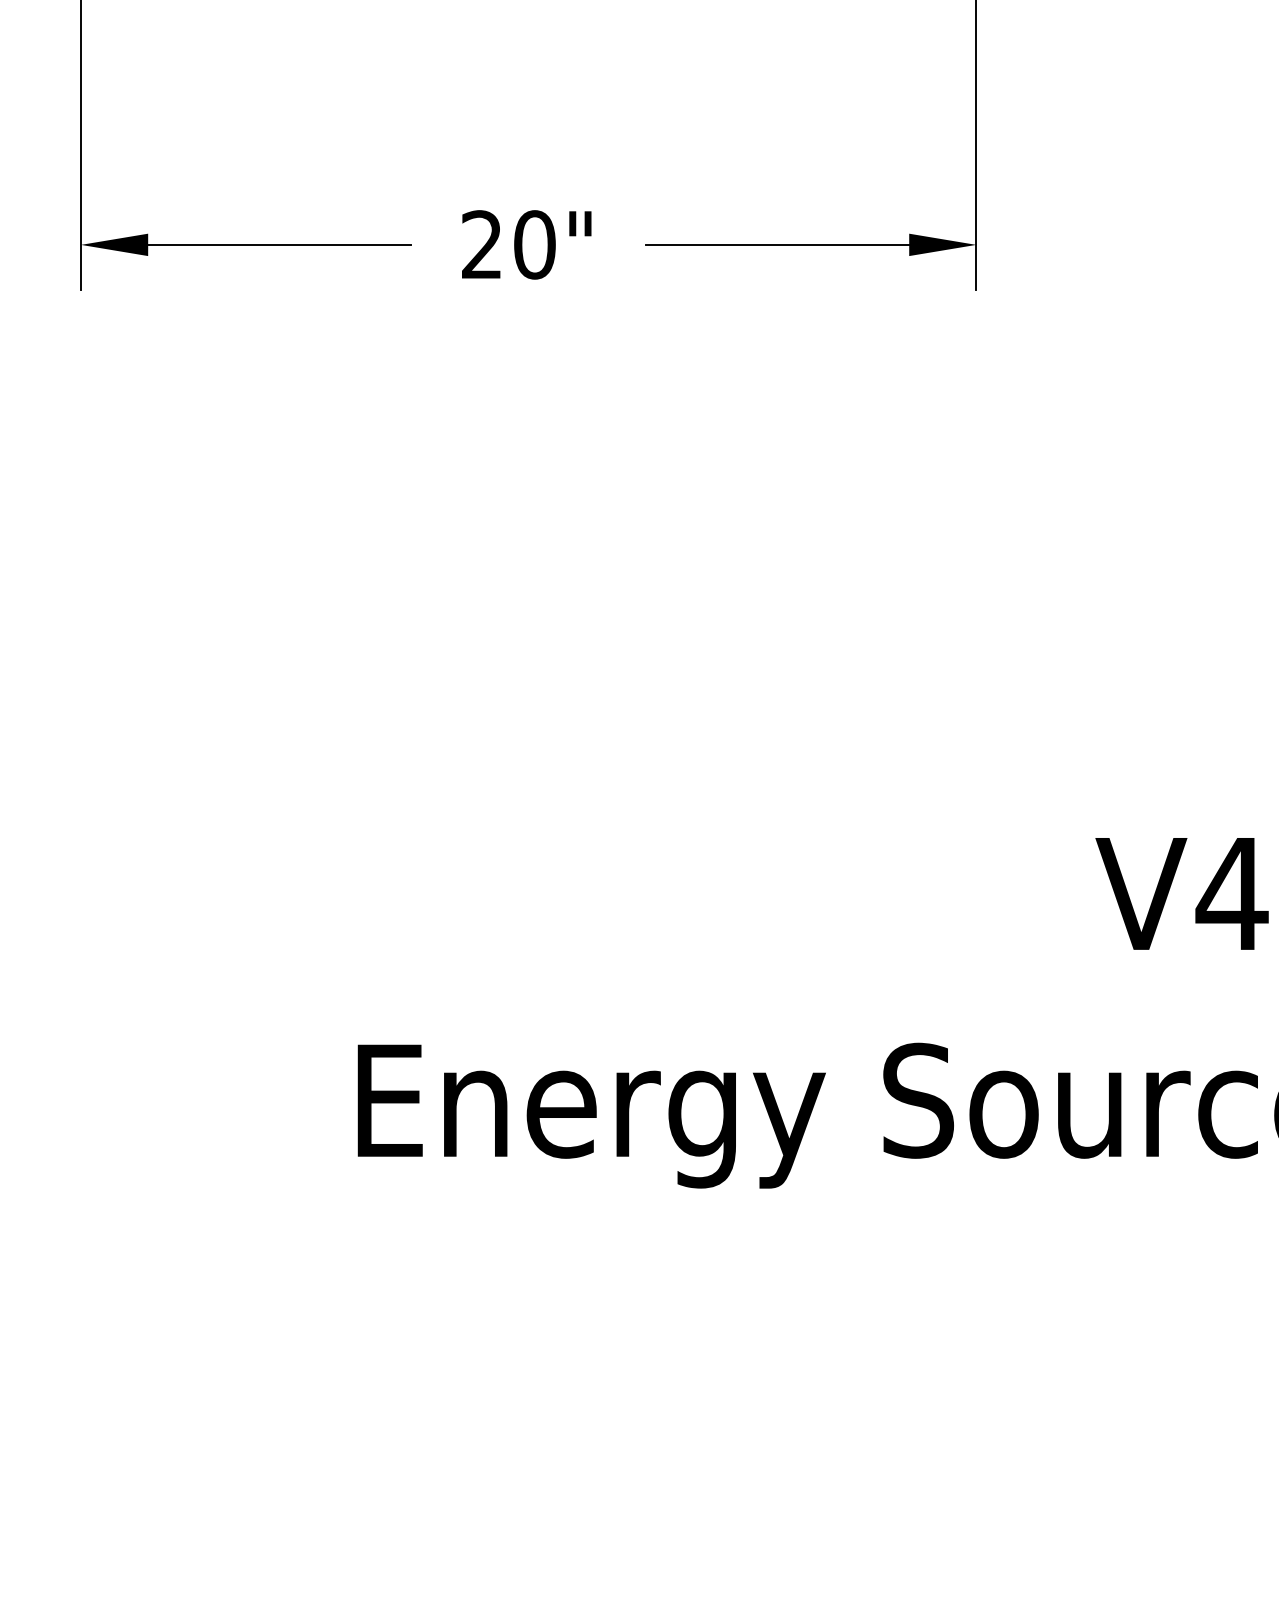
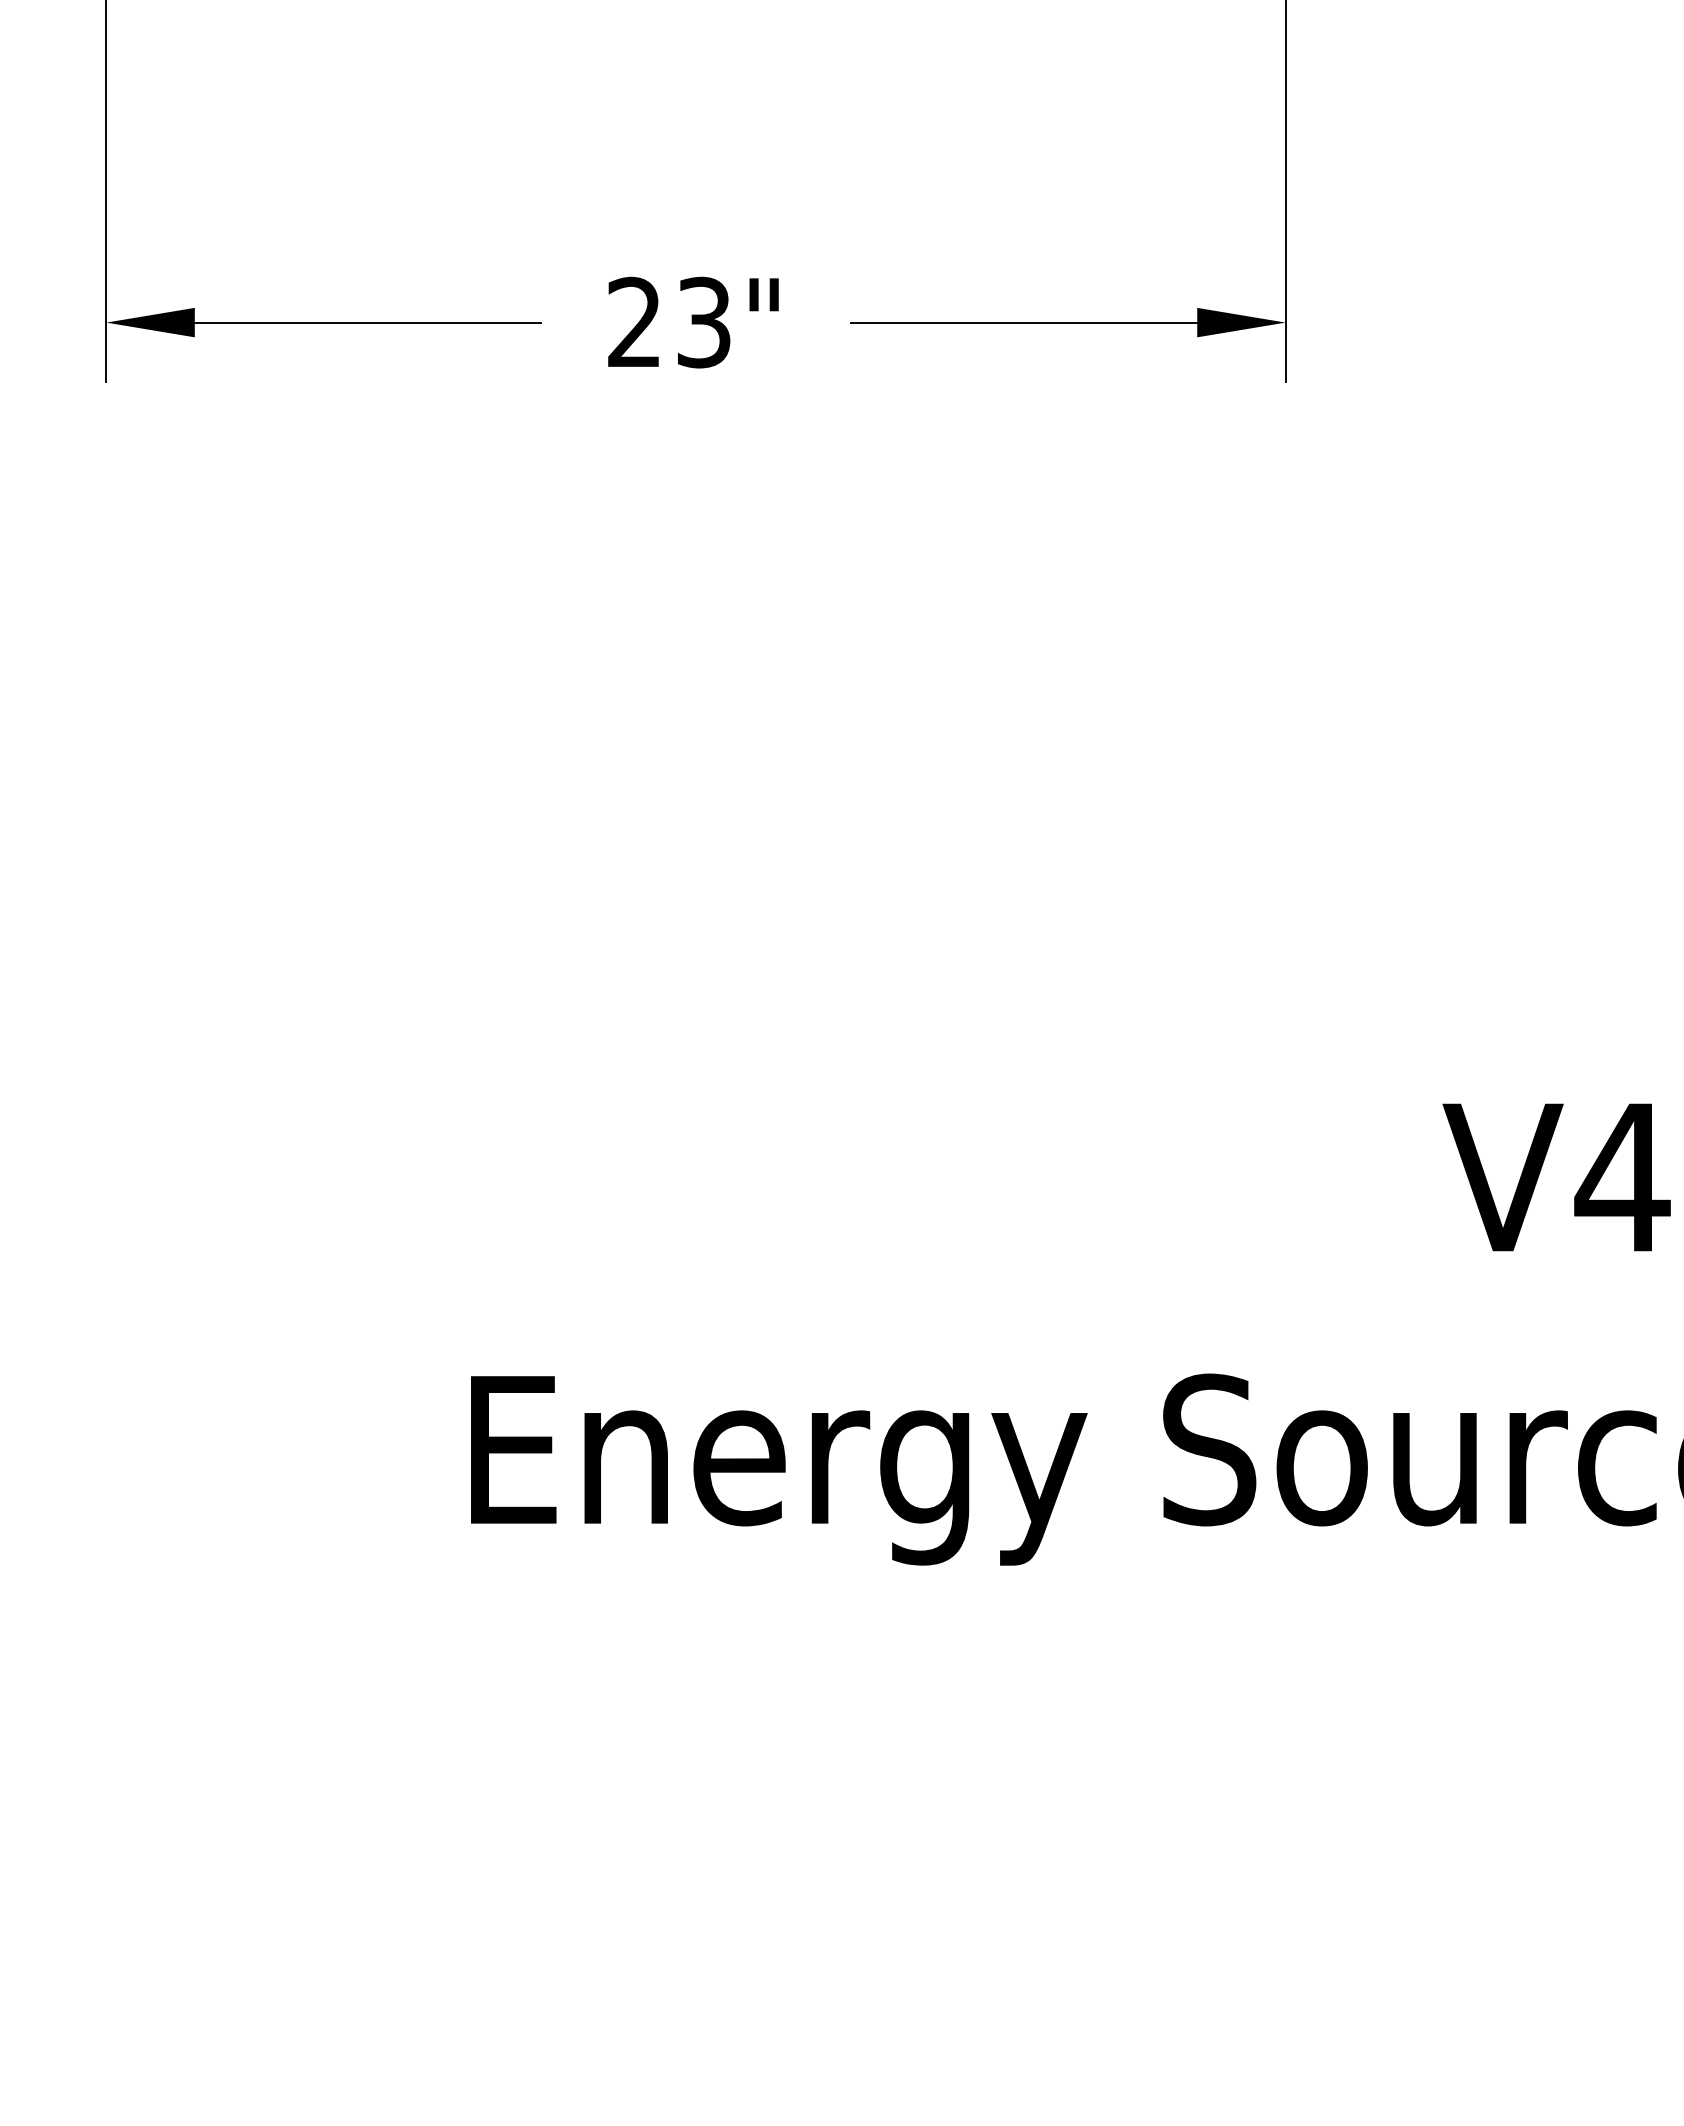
text: (534, 244) -> (703, 322), 20" -> 23"

